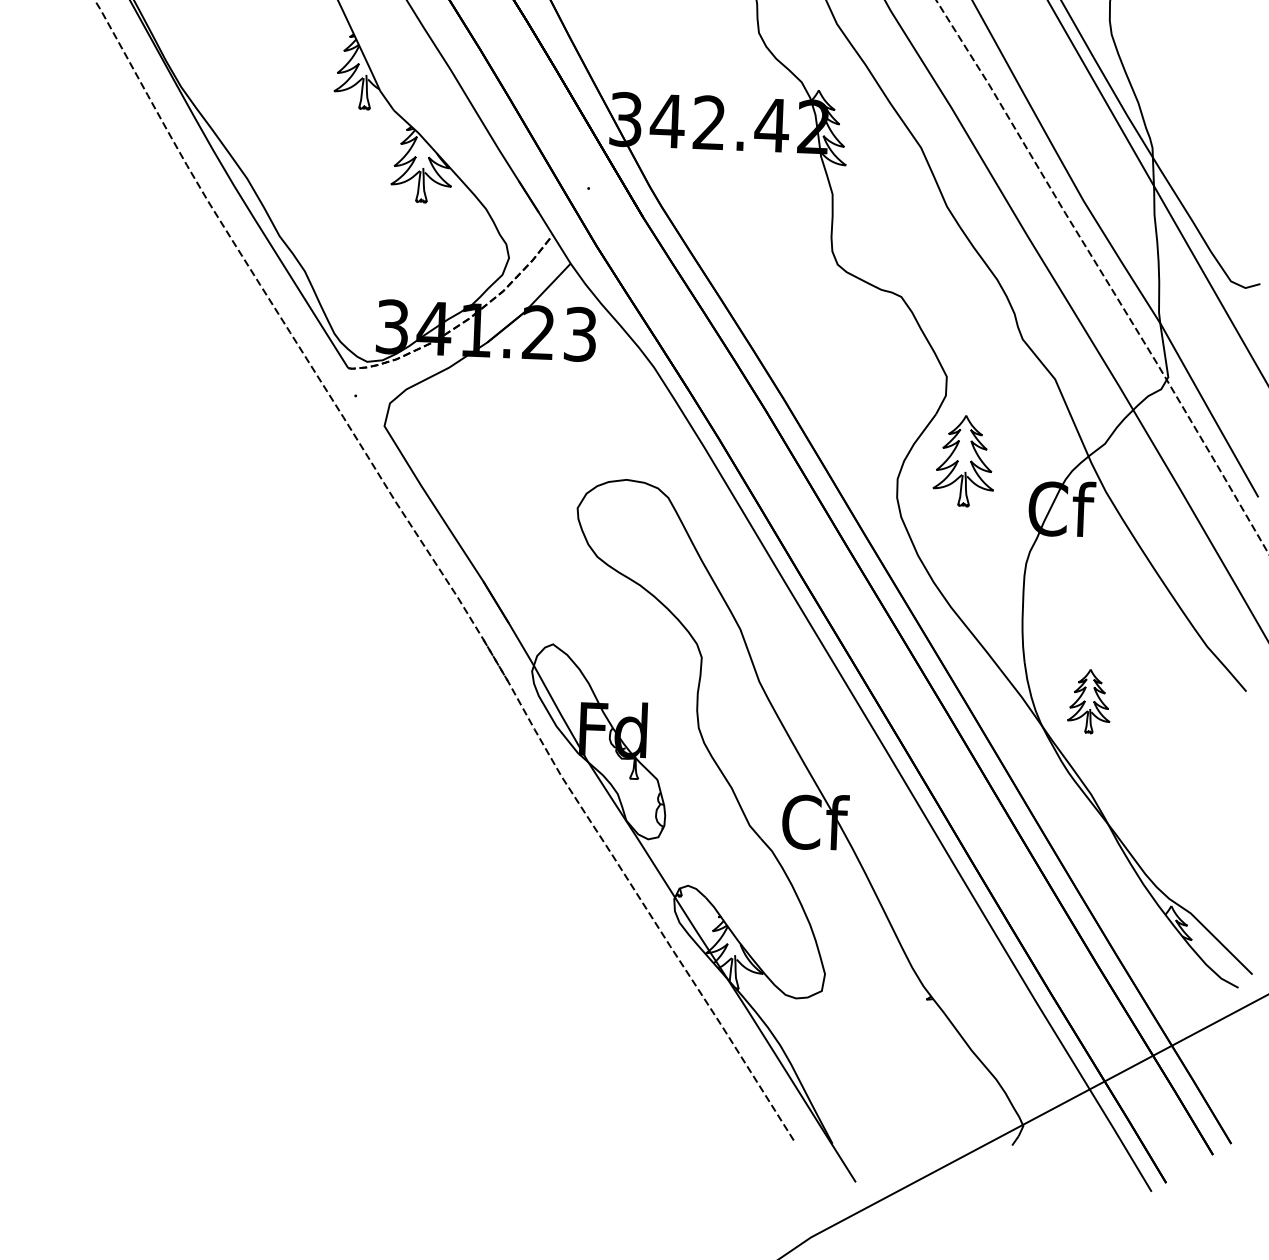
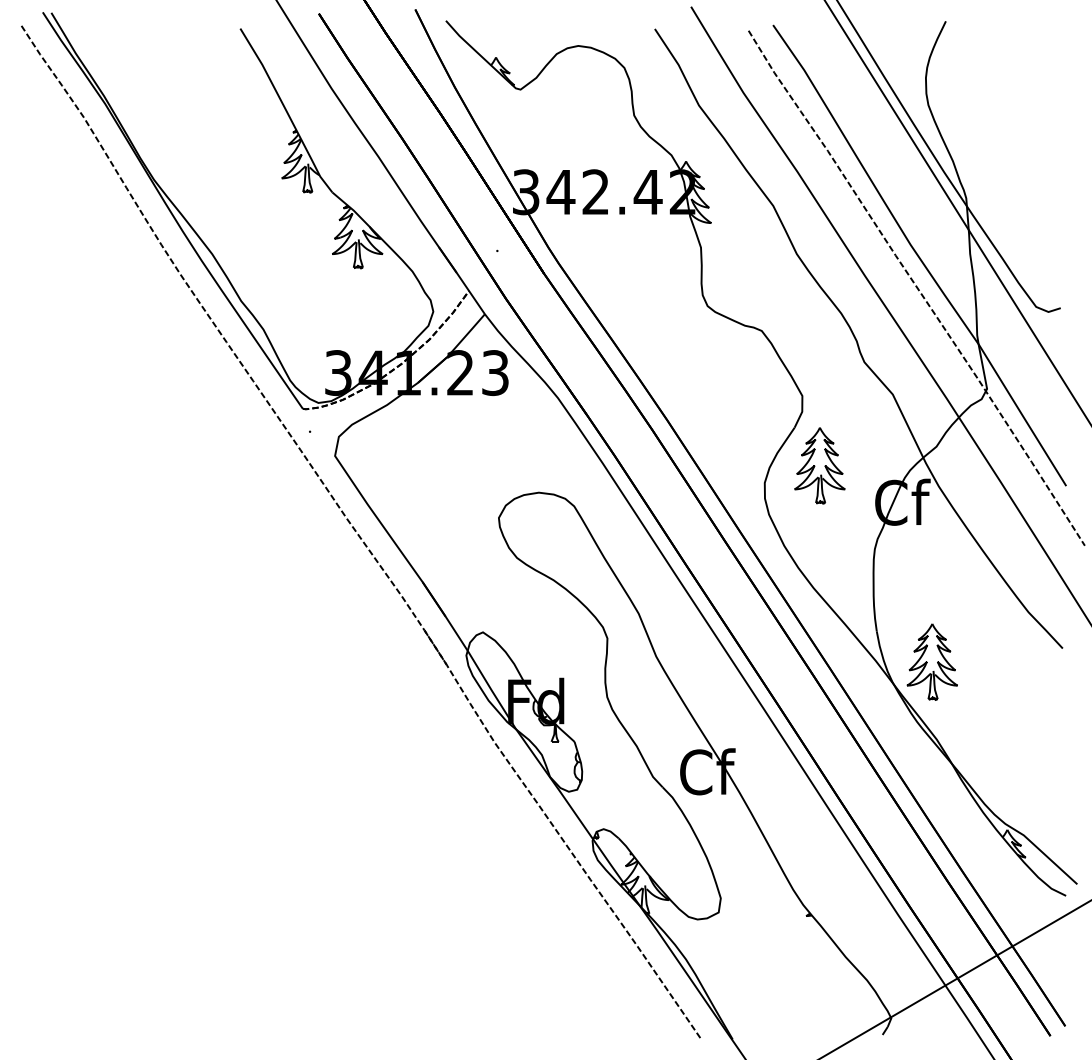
part: (1088, 700) -> (931, 661), size x1.43

